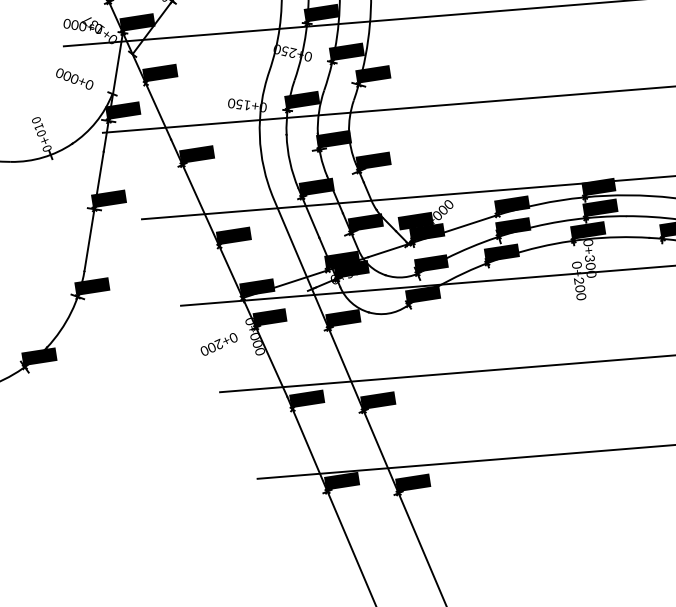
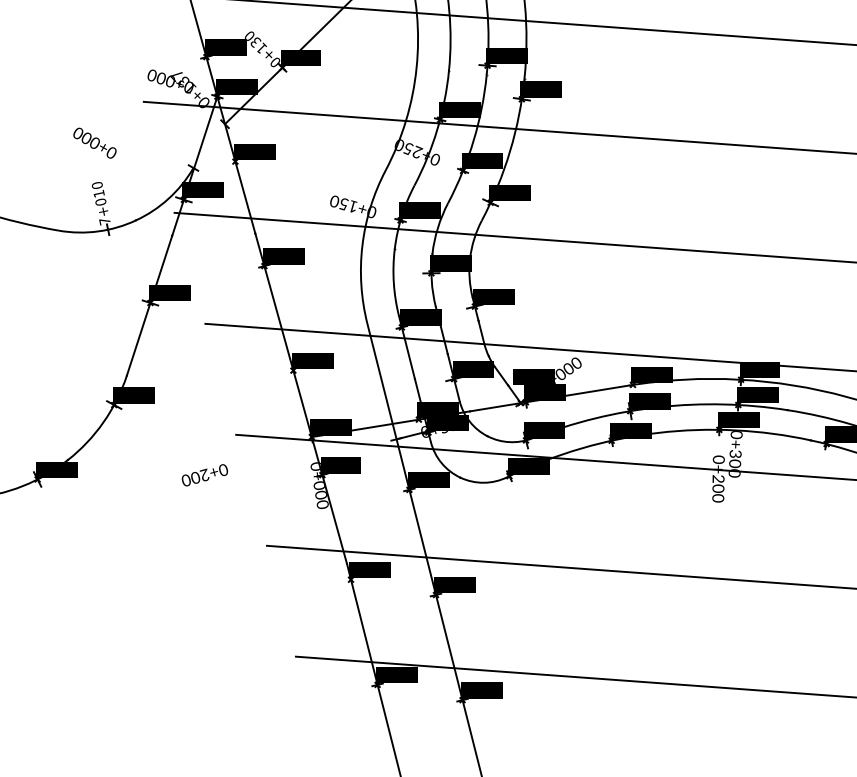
text: (74, 78) -> (94, 142), moved
text: (46, 148) -> (104, 221), 0+010 -> 7+010
text: (218, 344) -> (204, 475), moved

